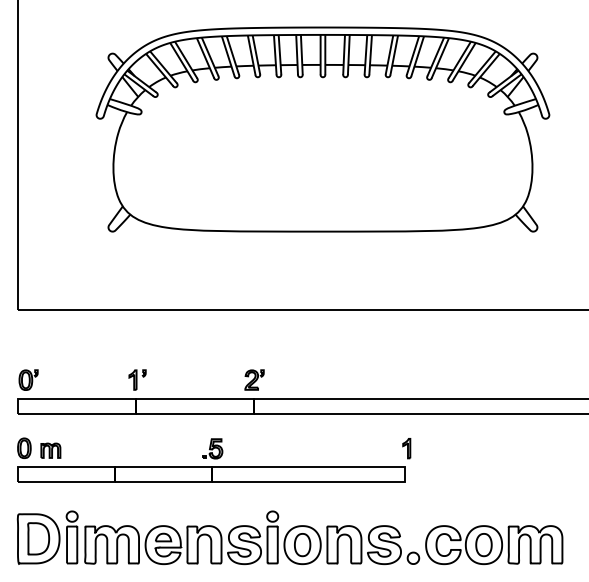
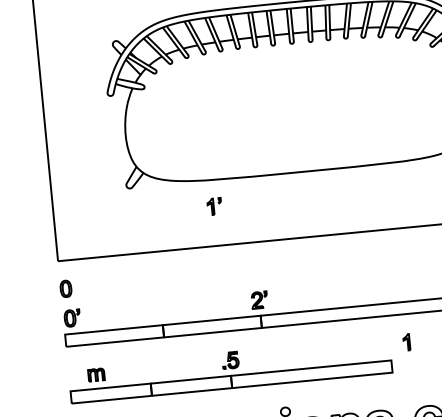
part: (137, 379) -> (214, 206), moved
part: (24, 447) -> (66, 288), moved
part: (406, 448) -> (406, 342), moved

